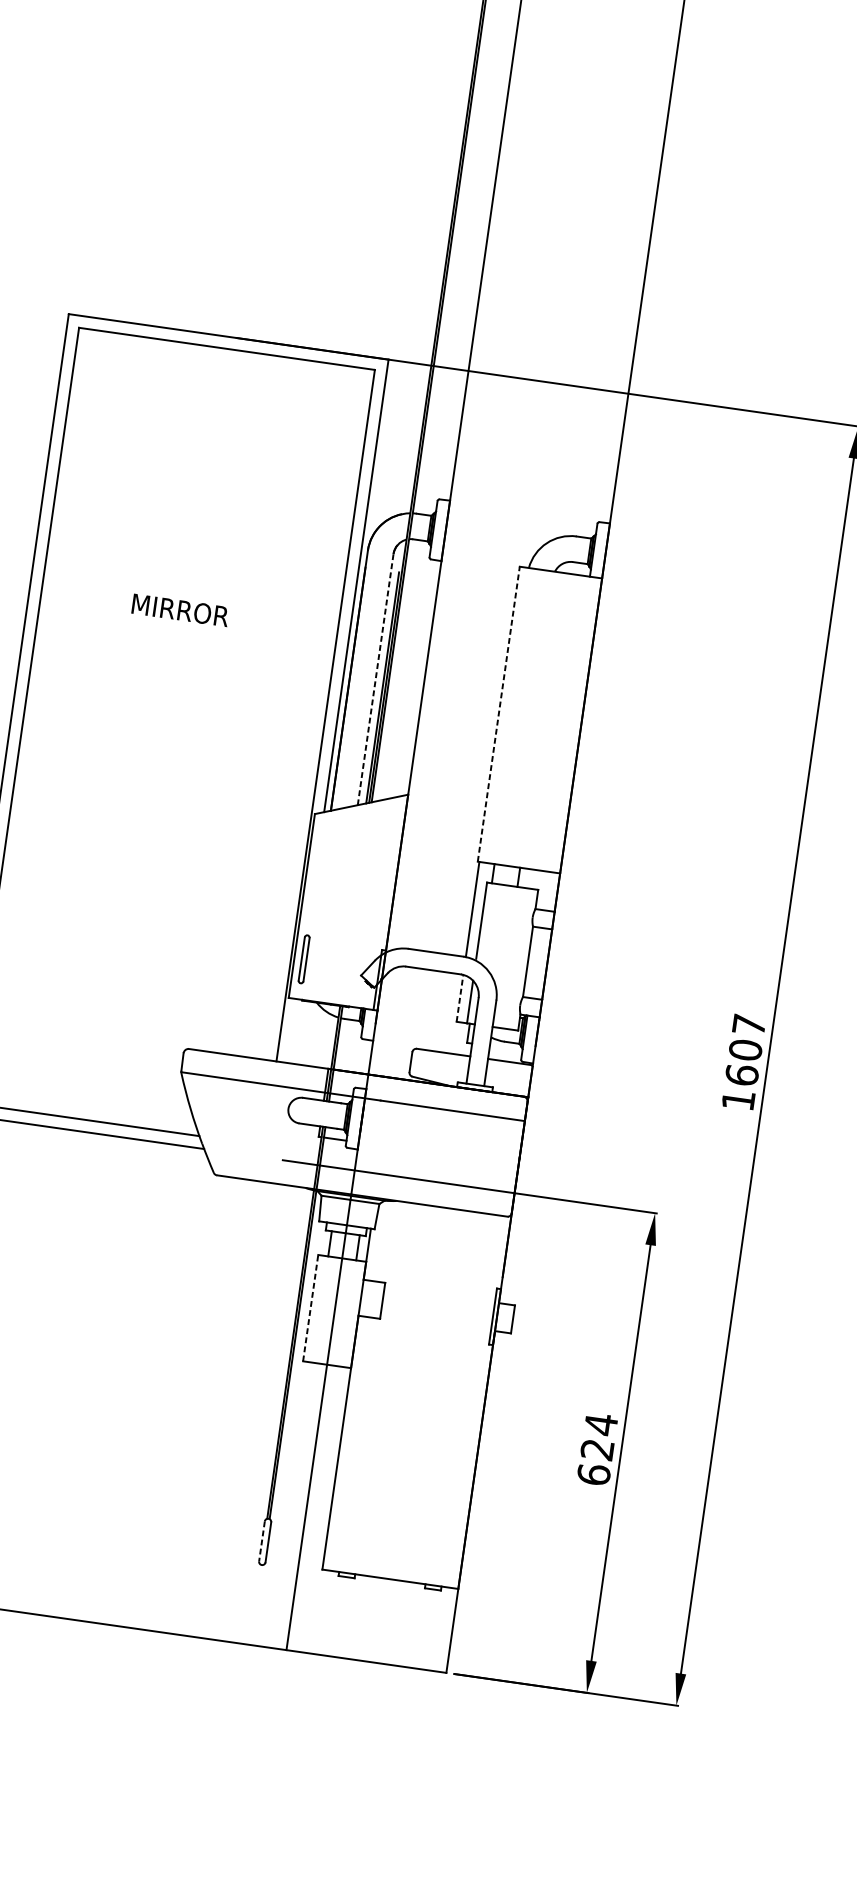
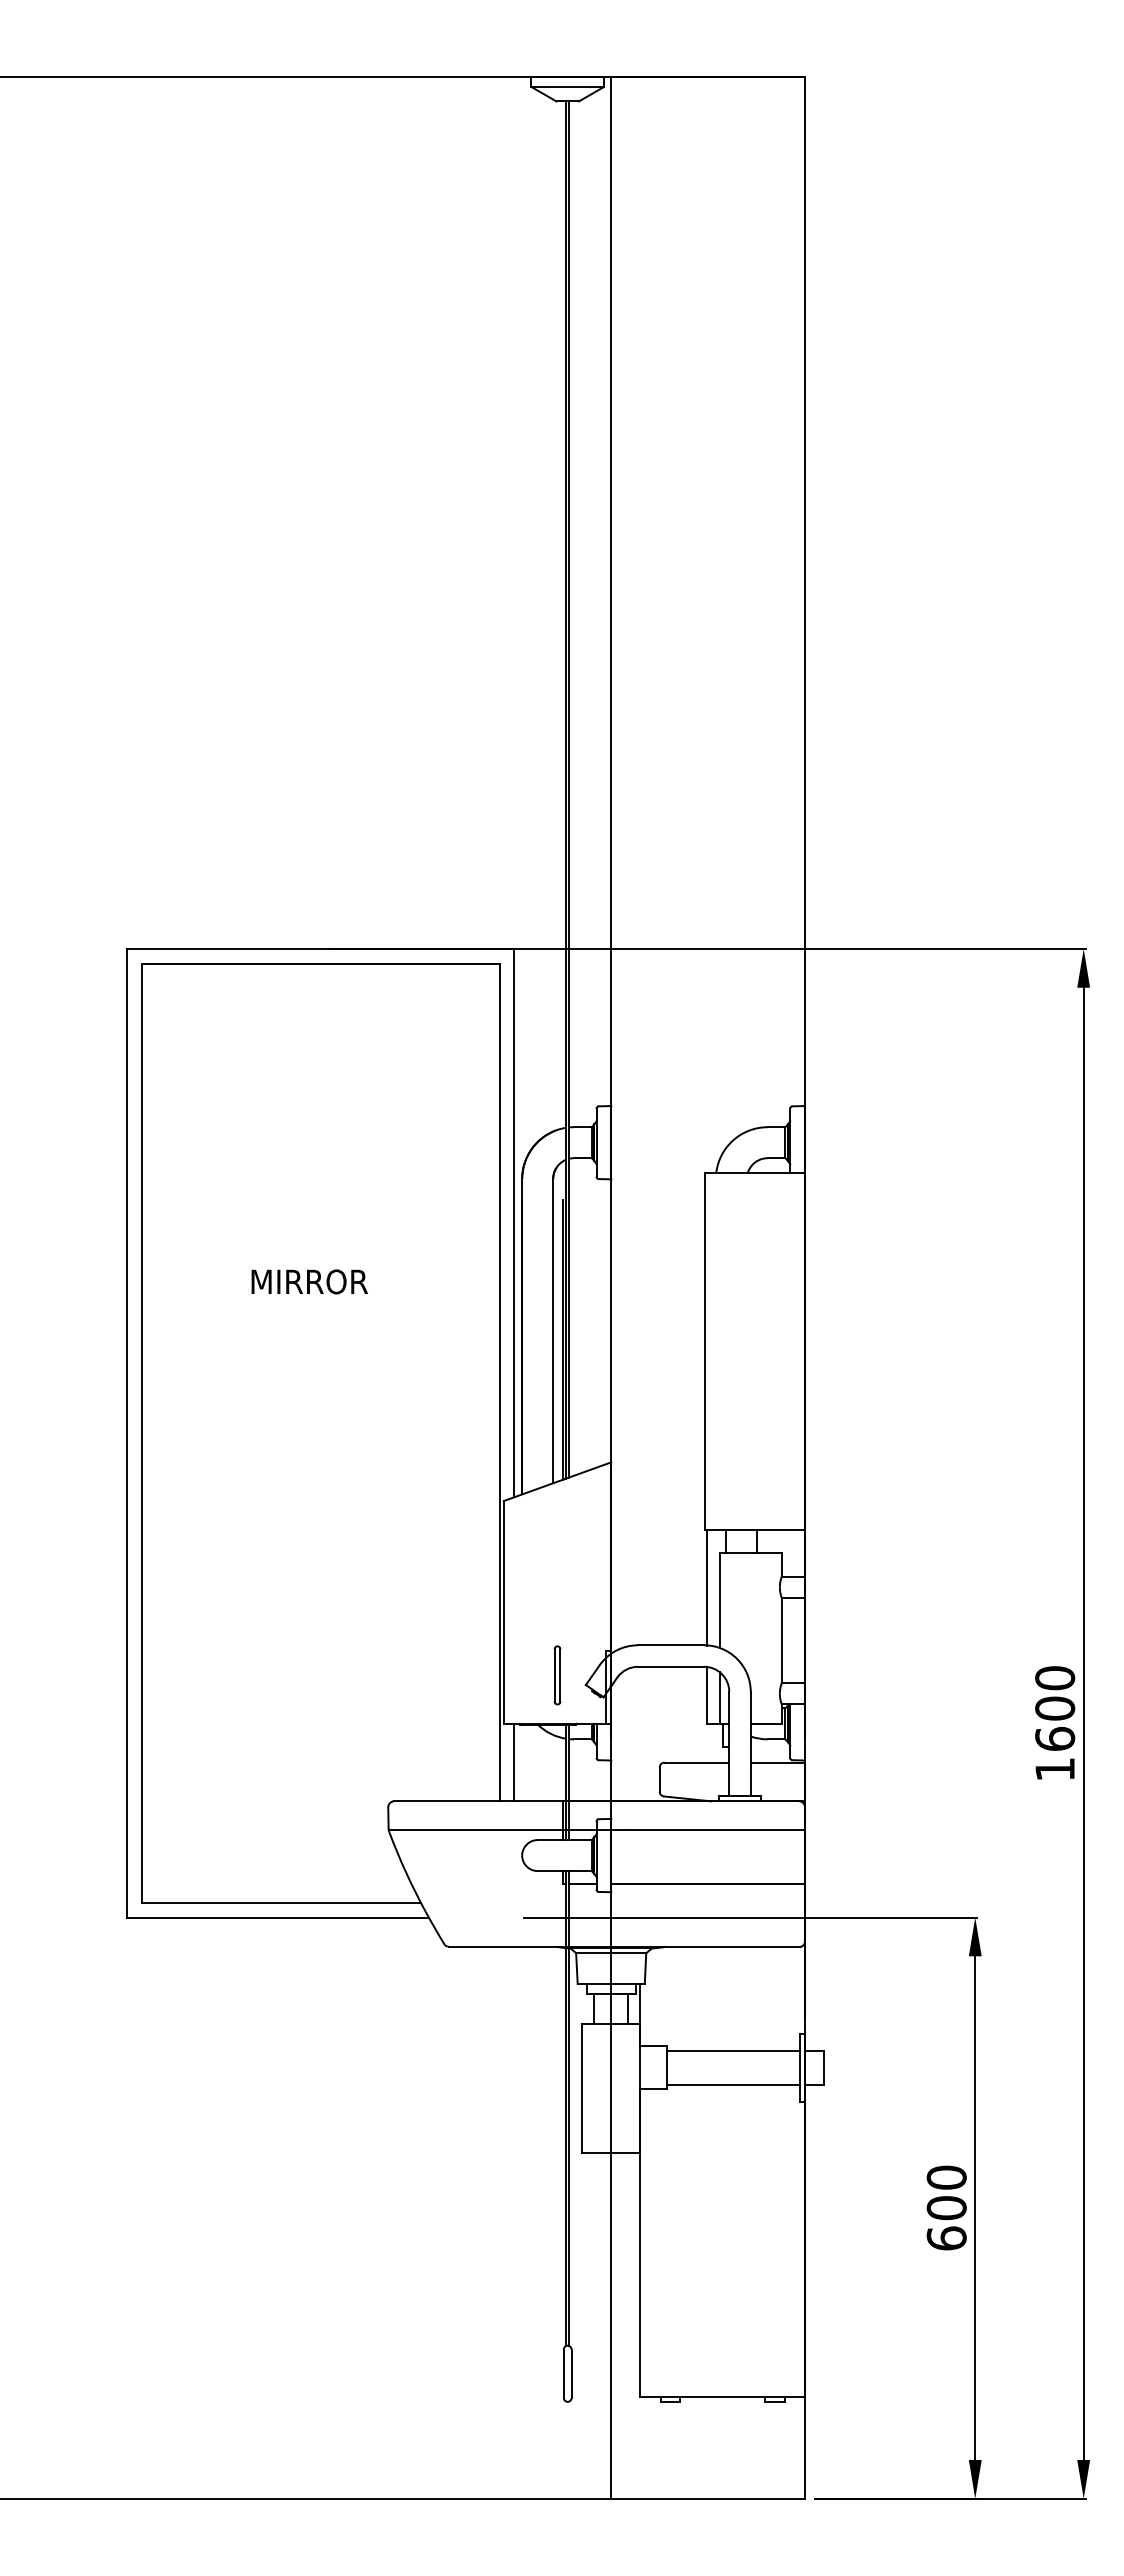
line: (376, 679) -> (553, 1330), dashed -> solid
line: (499, 714) -> (705, 1351), dashed -> solid
part: (304, 959) -> (557, 1675), moved
line: (460, 998) -> (707, 1695), dashed -> solid
text: (749, 1025) -> (1055, 1678), 1607 -> 1600
line: (293, 1031) -> (514, 1762), added
line: (438, 1153) -> (708, 1883), added
line: (440, 1294) -> (733, 2050), added
line: (310, 1308) -> (582, 2088), dashed -> solid
line: (436, 1322) -> (733, 2084), added
text: (599, 1436) -> (946, 2192), 624 -> 600
line: (261, 1541) -> (563, 2374), dashed -> solid

